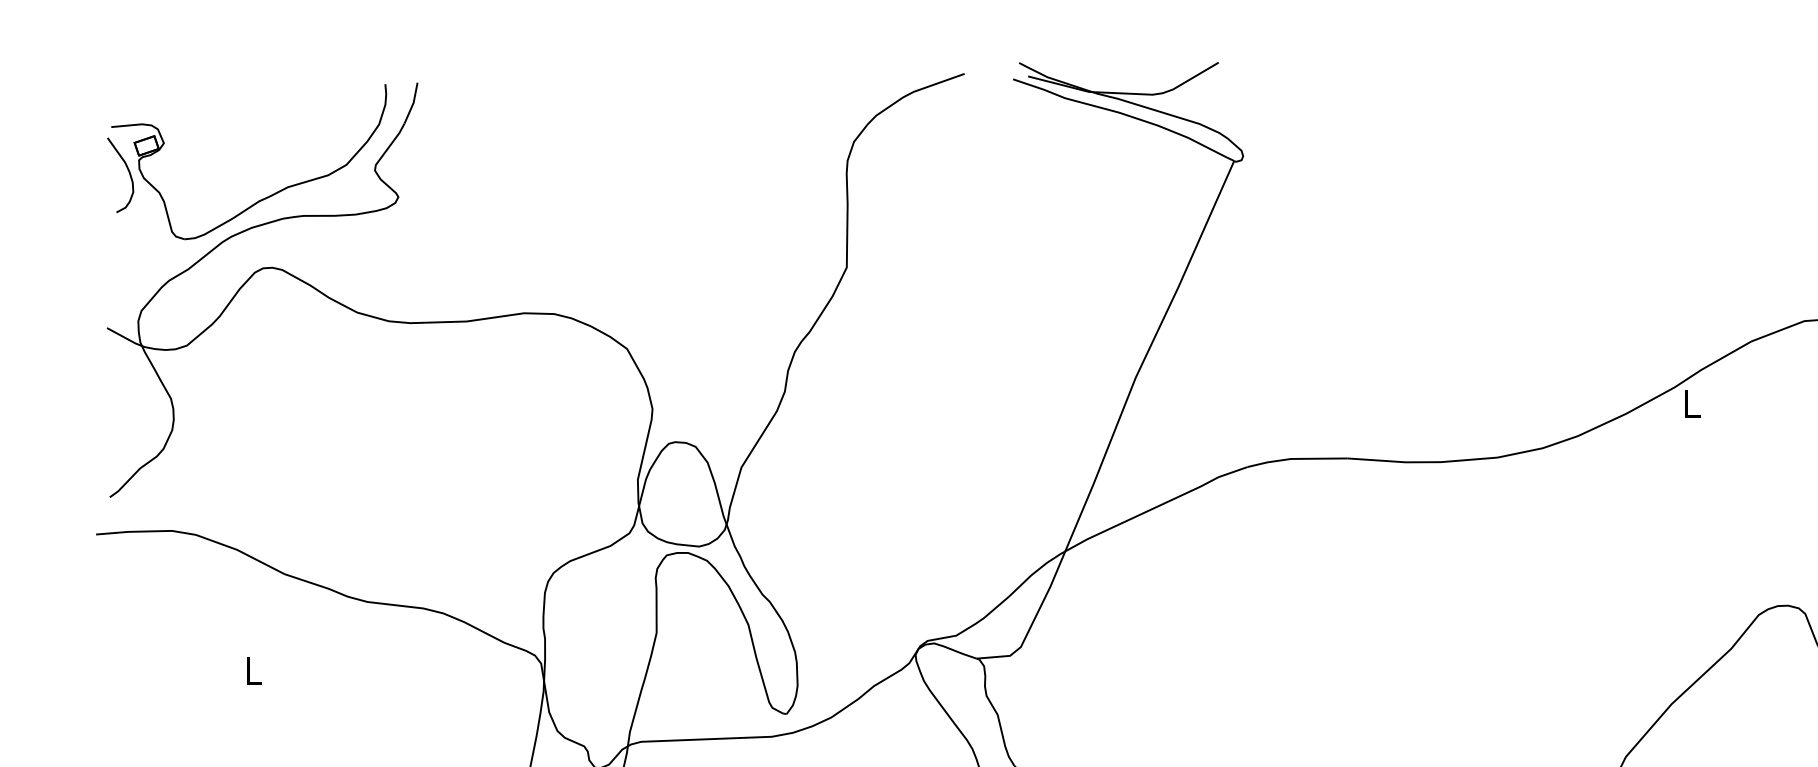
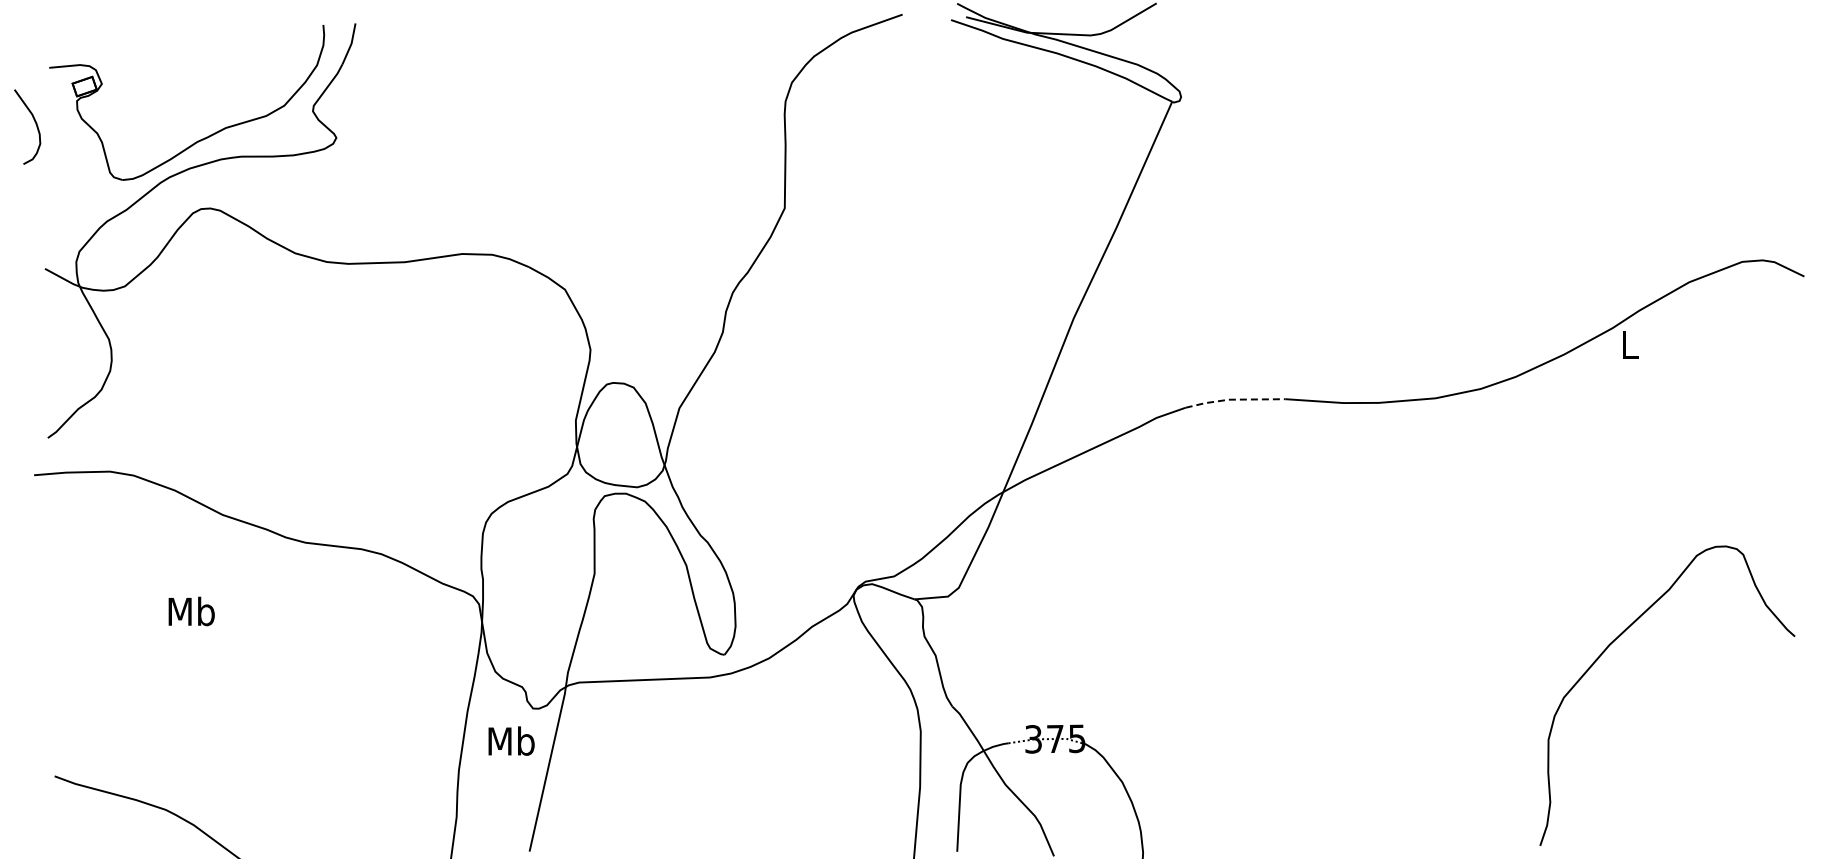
curve: (127, 170) -> (34, 122), moved
line: (1295, 458) -> (1233, 399), solid -> dashed
text: (253, 670) -> (191, 611), L -> Mb

